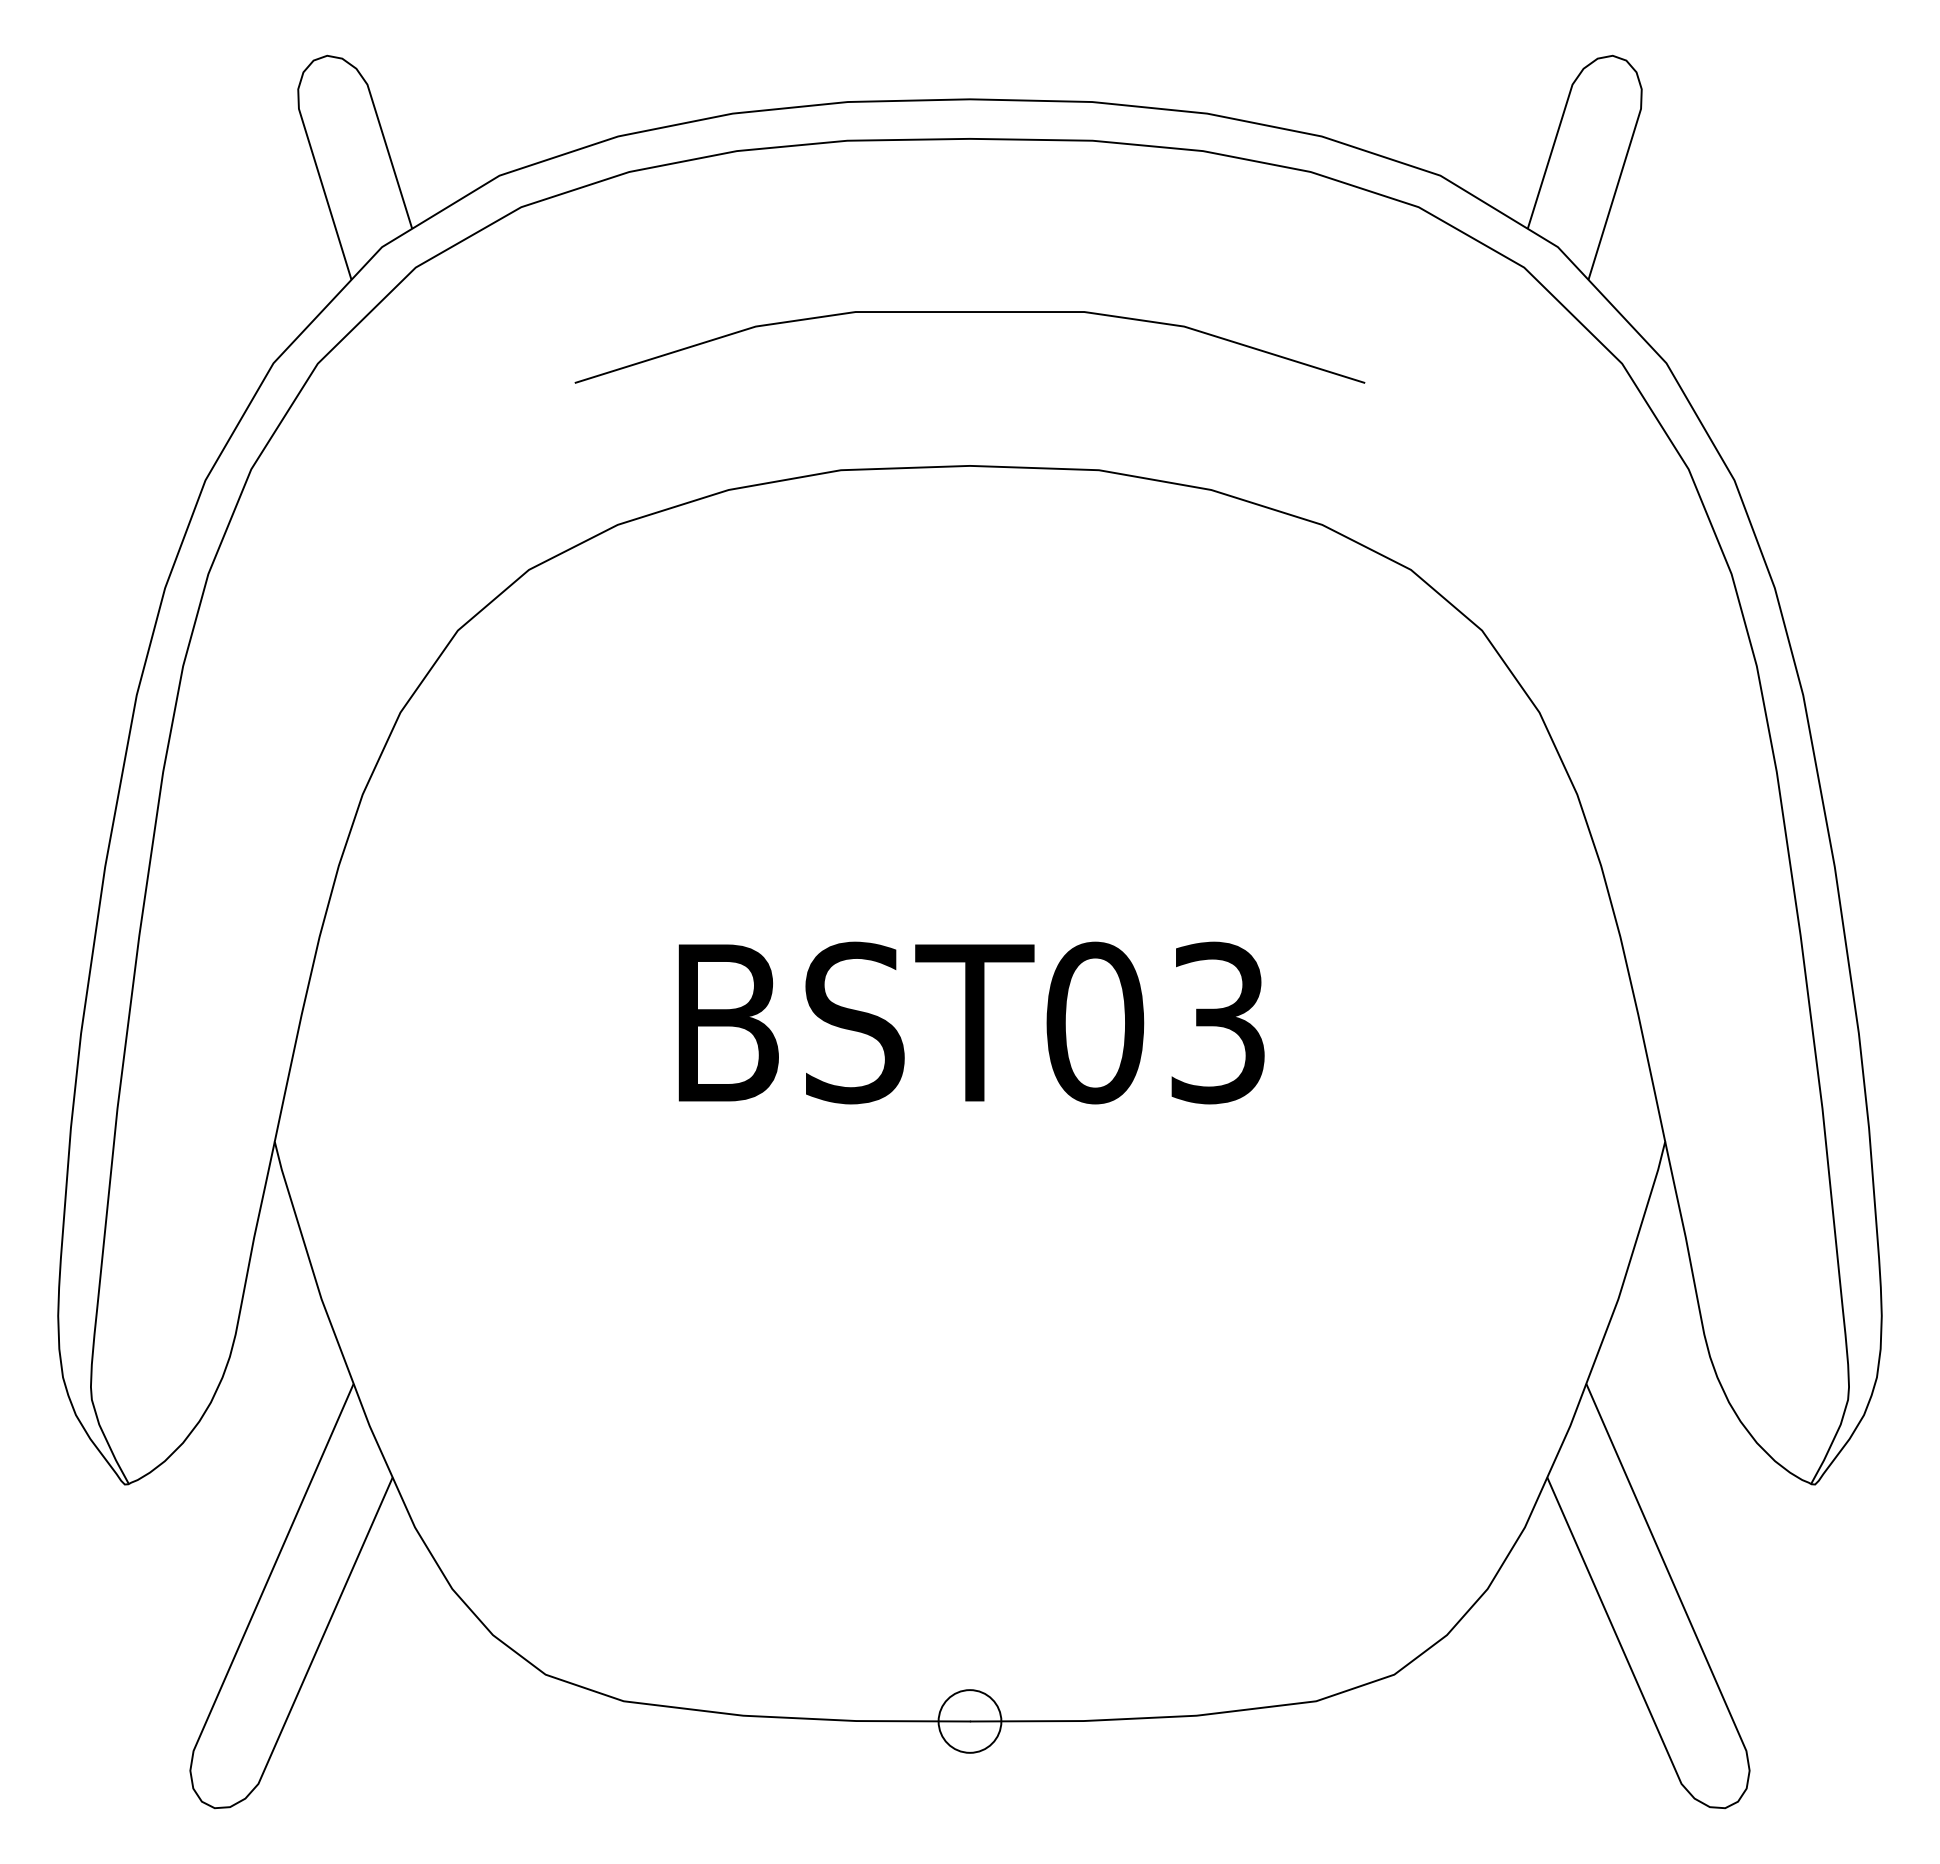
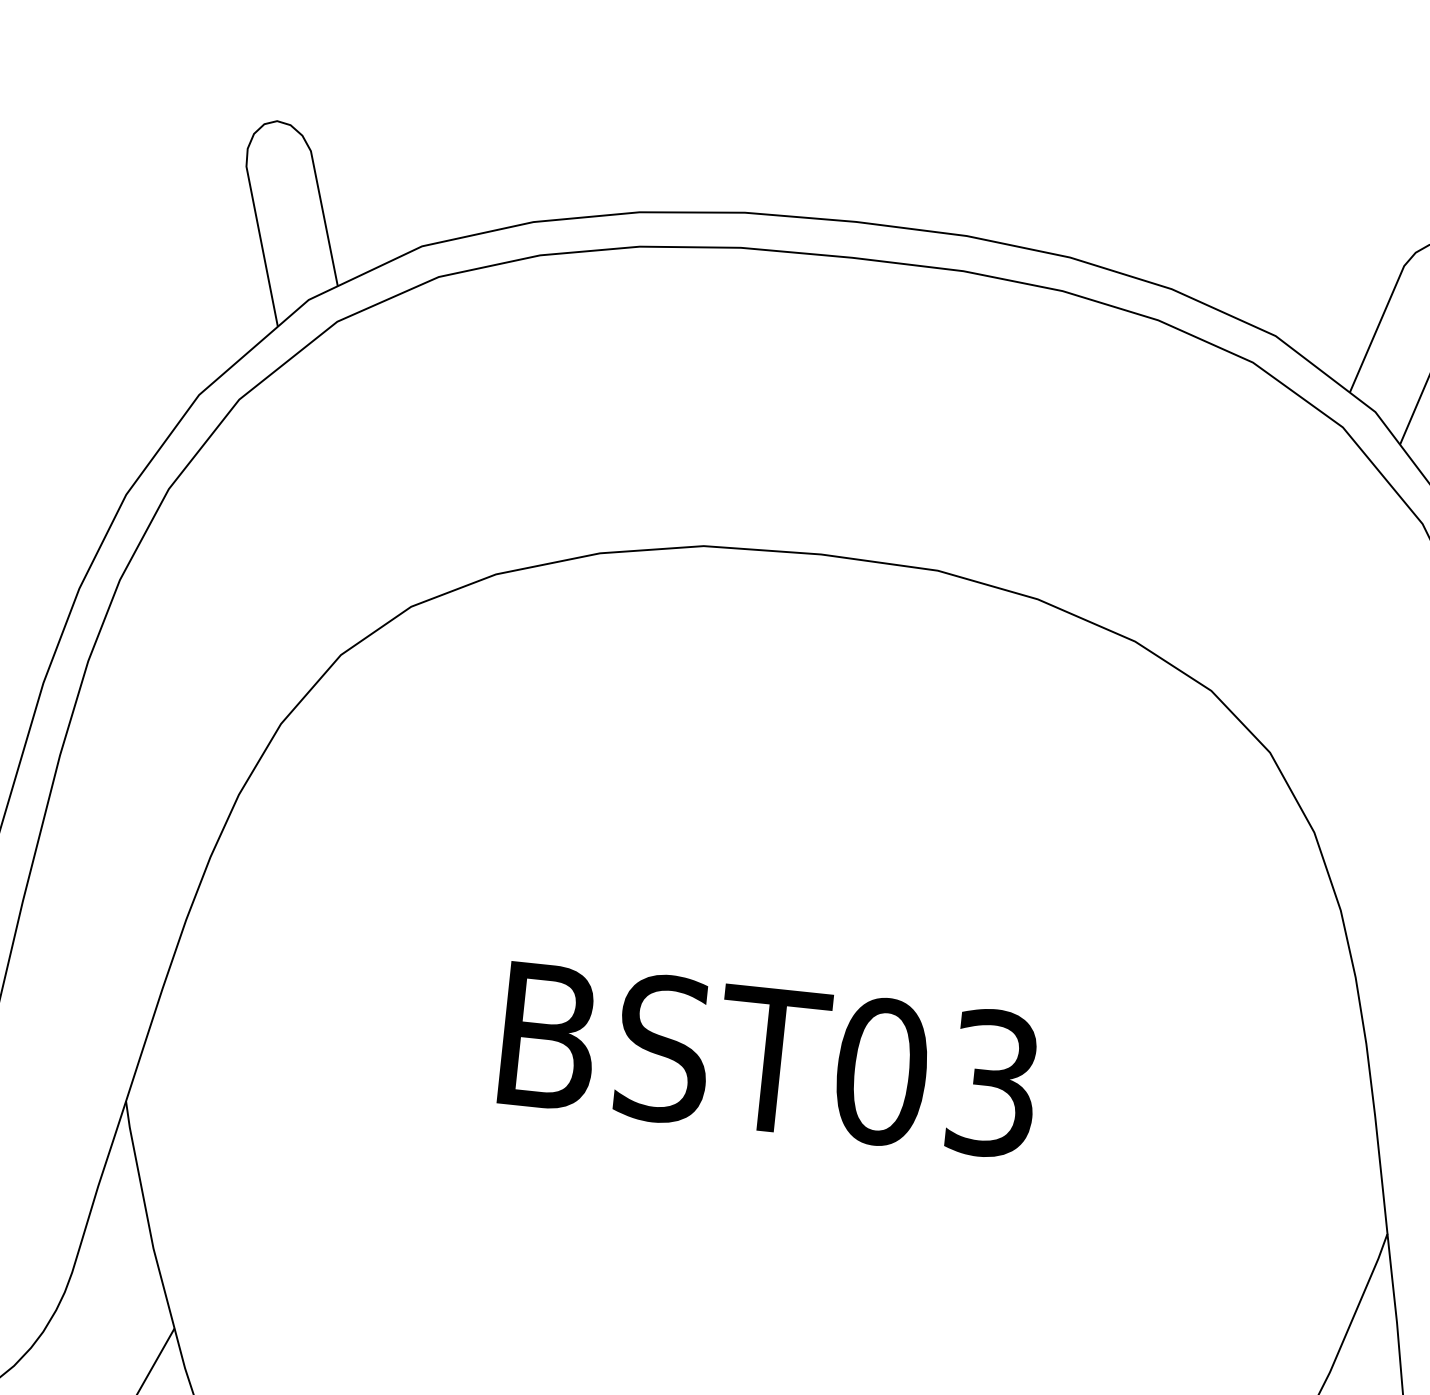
curve: (969, 312) -> (835, 415), removed

